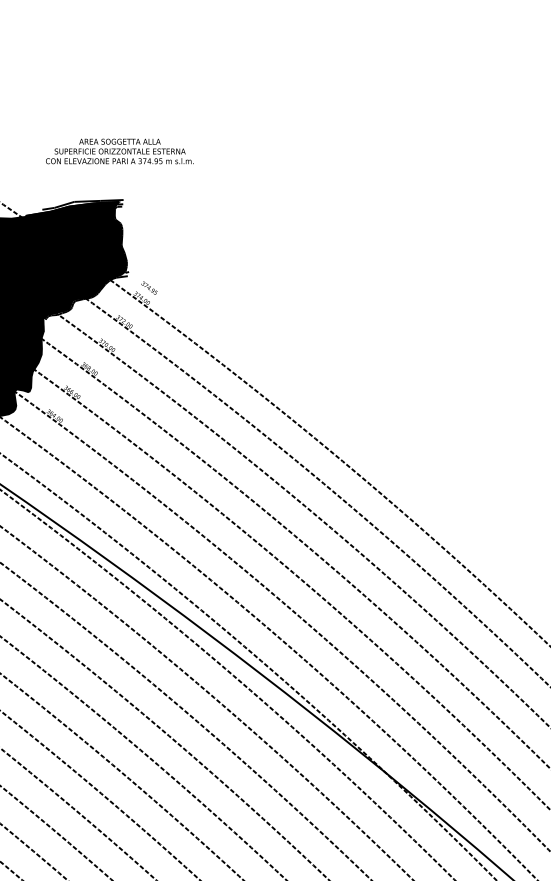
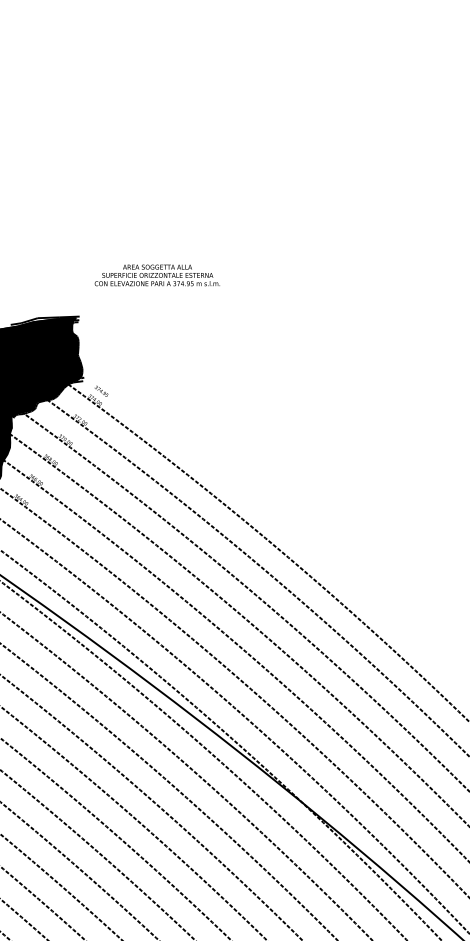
text: (118, 151) -> (156, 275), moved

